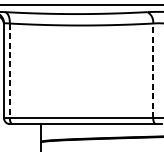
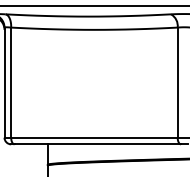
line: (153, 70) -> (177, 82), dashed -> solid
line: (10, 71) -> (11, 83), dashed -> solid

